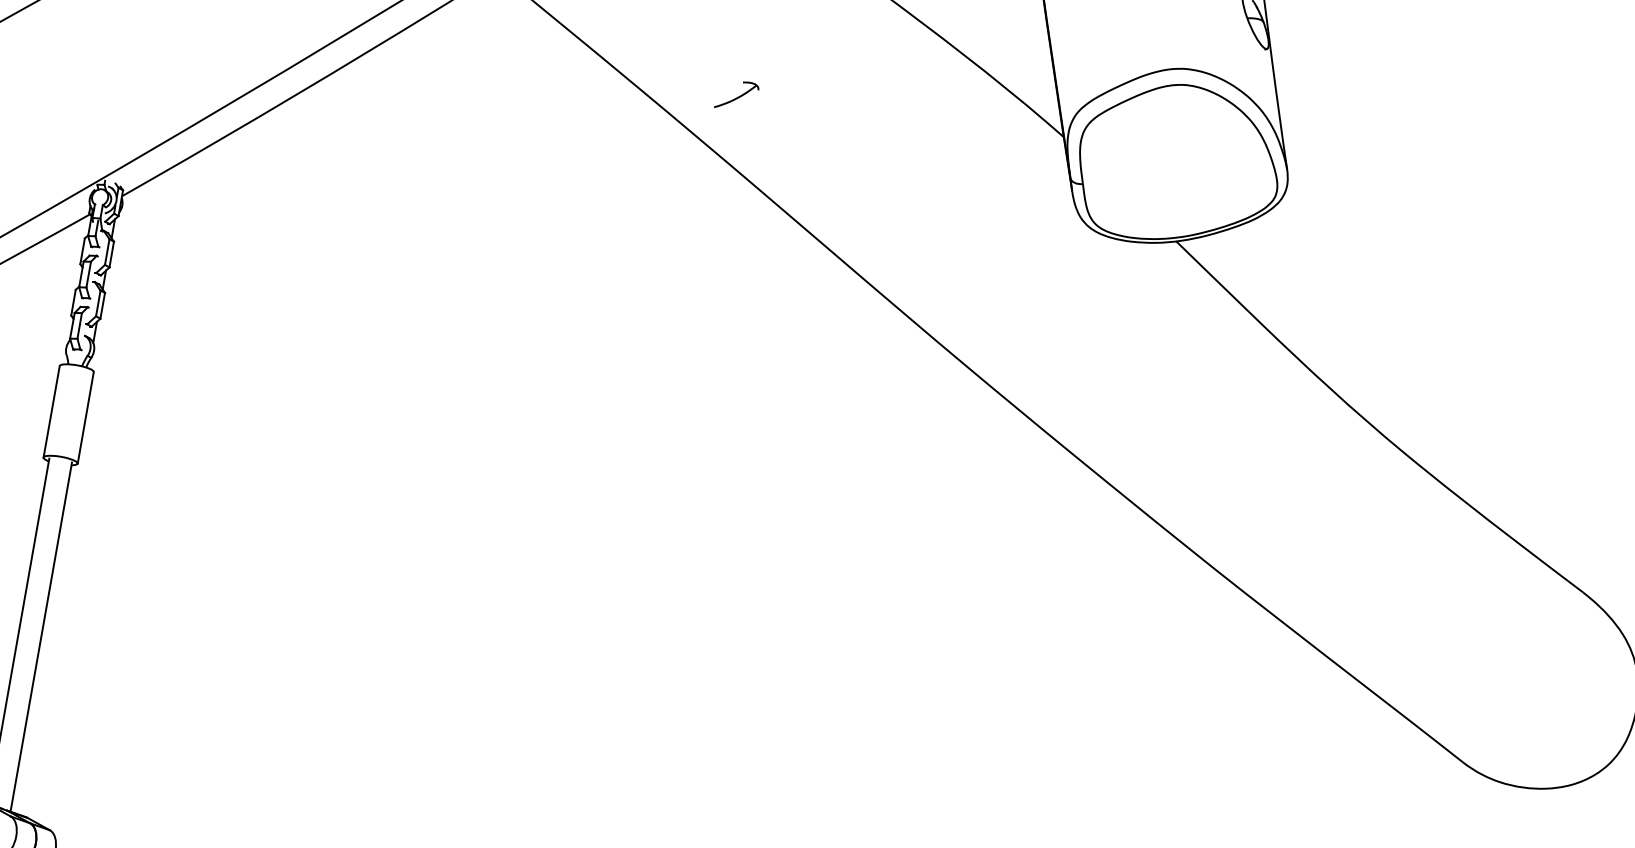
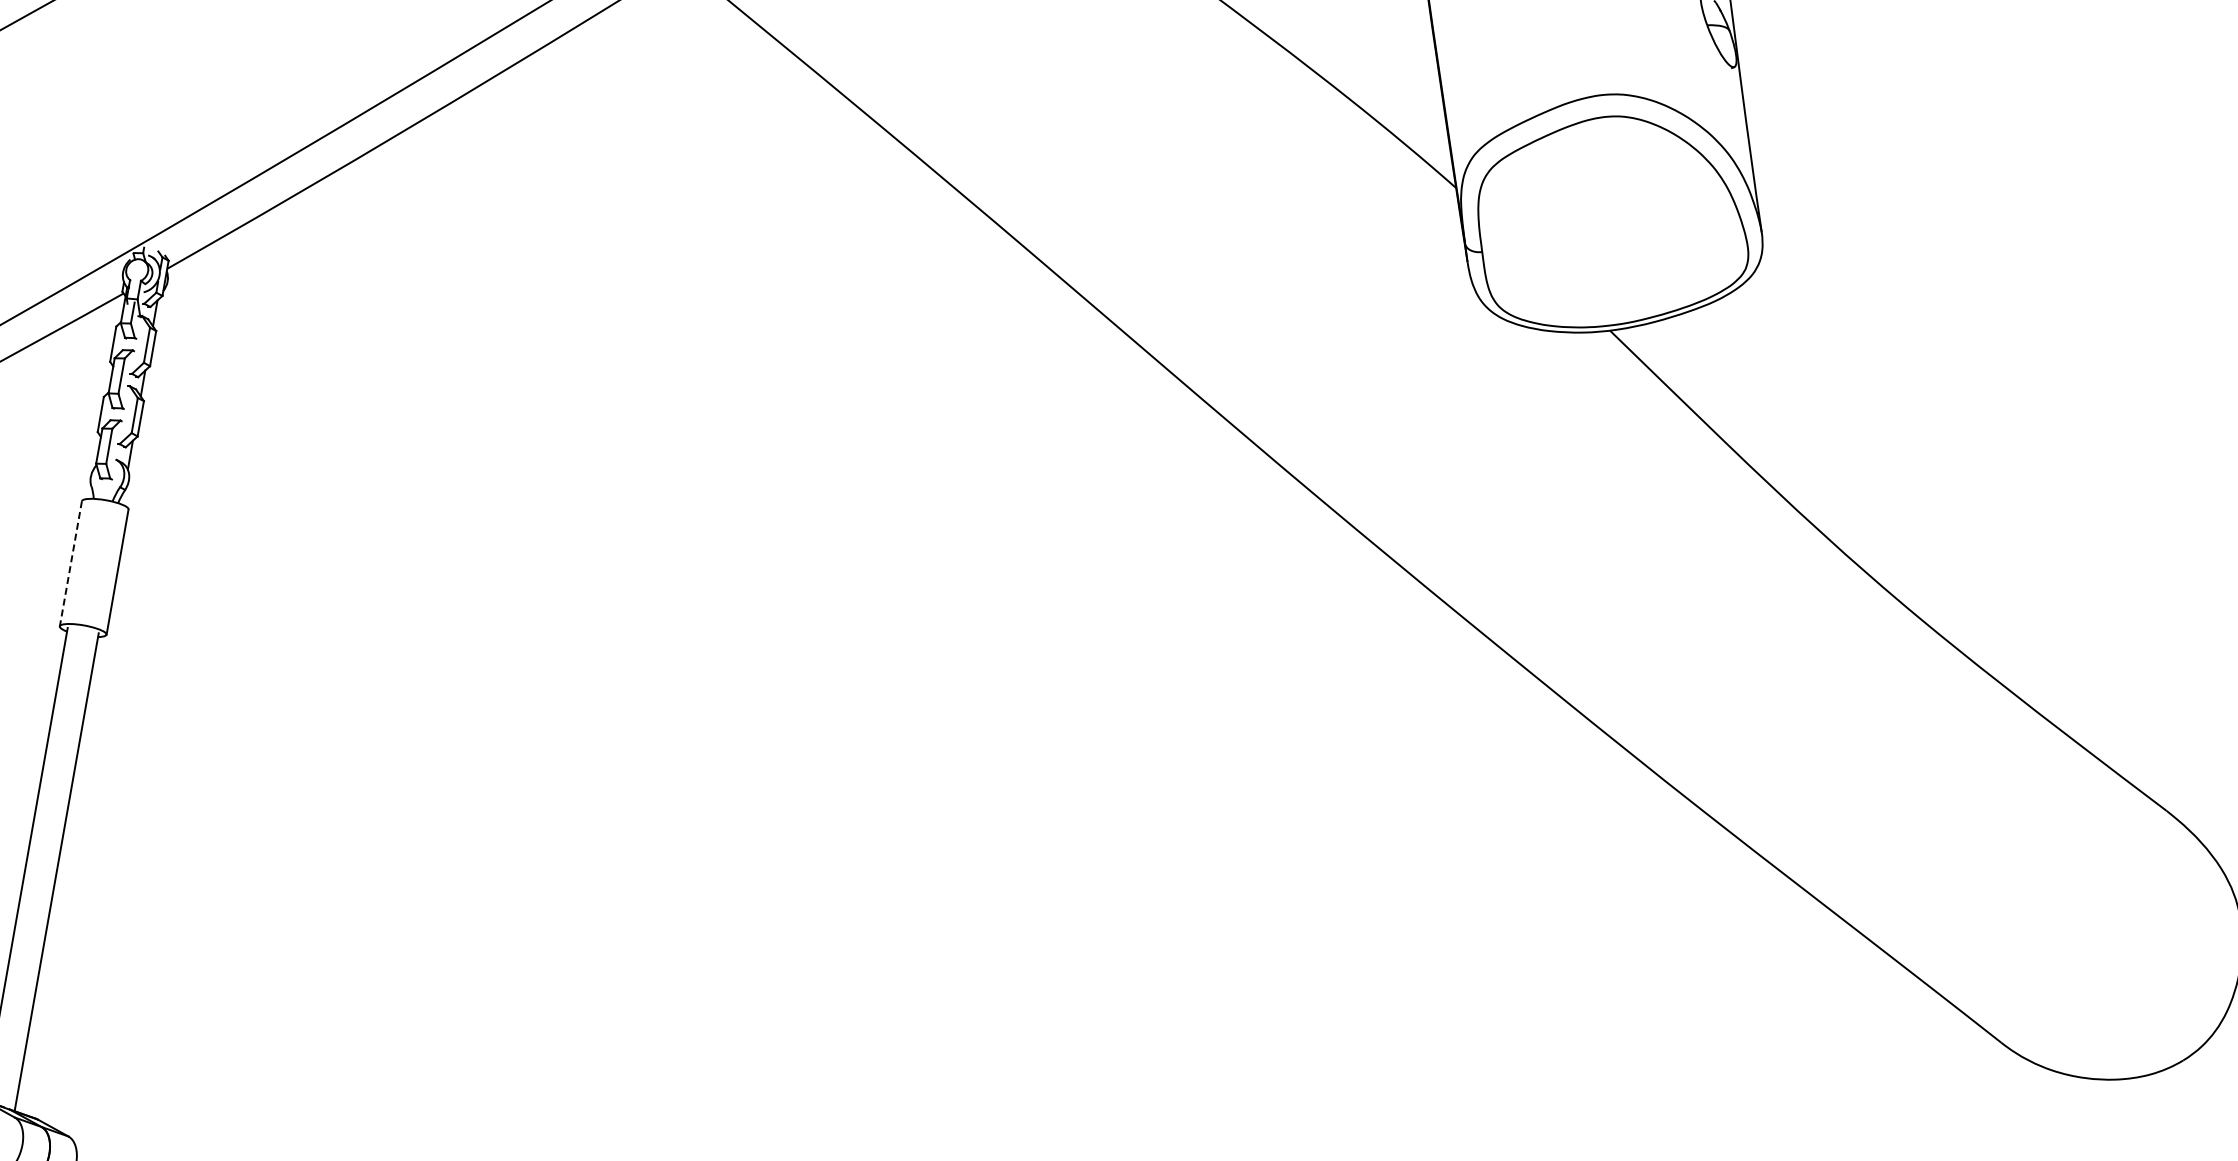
part: (736, 94) -> (1008, 129), removed
line: (51, 411) -> (70, 563), solid -> dashed

